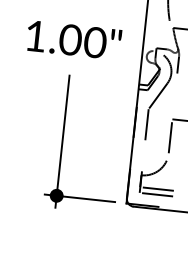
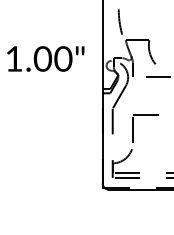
part: (62, 141) -> (45, 142), removed

